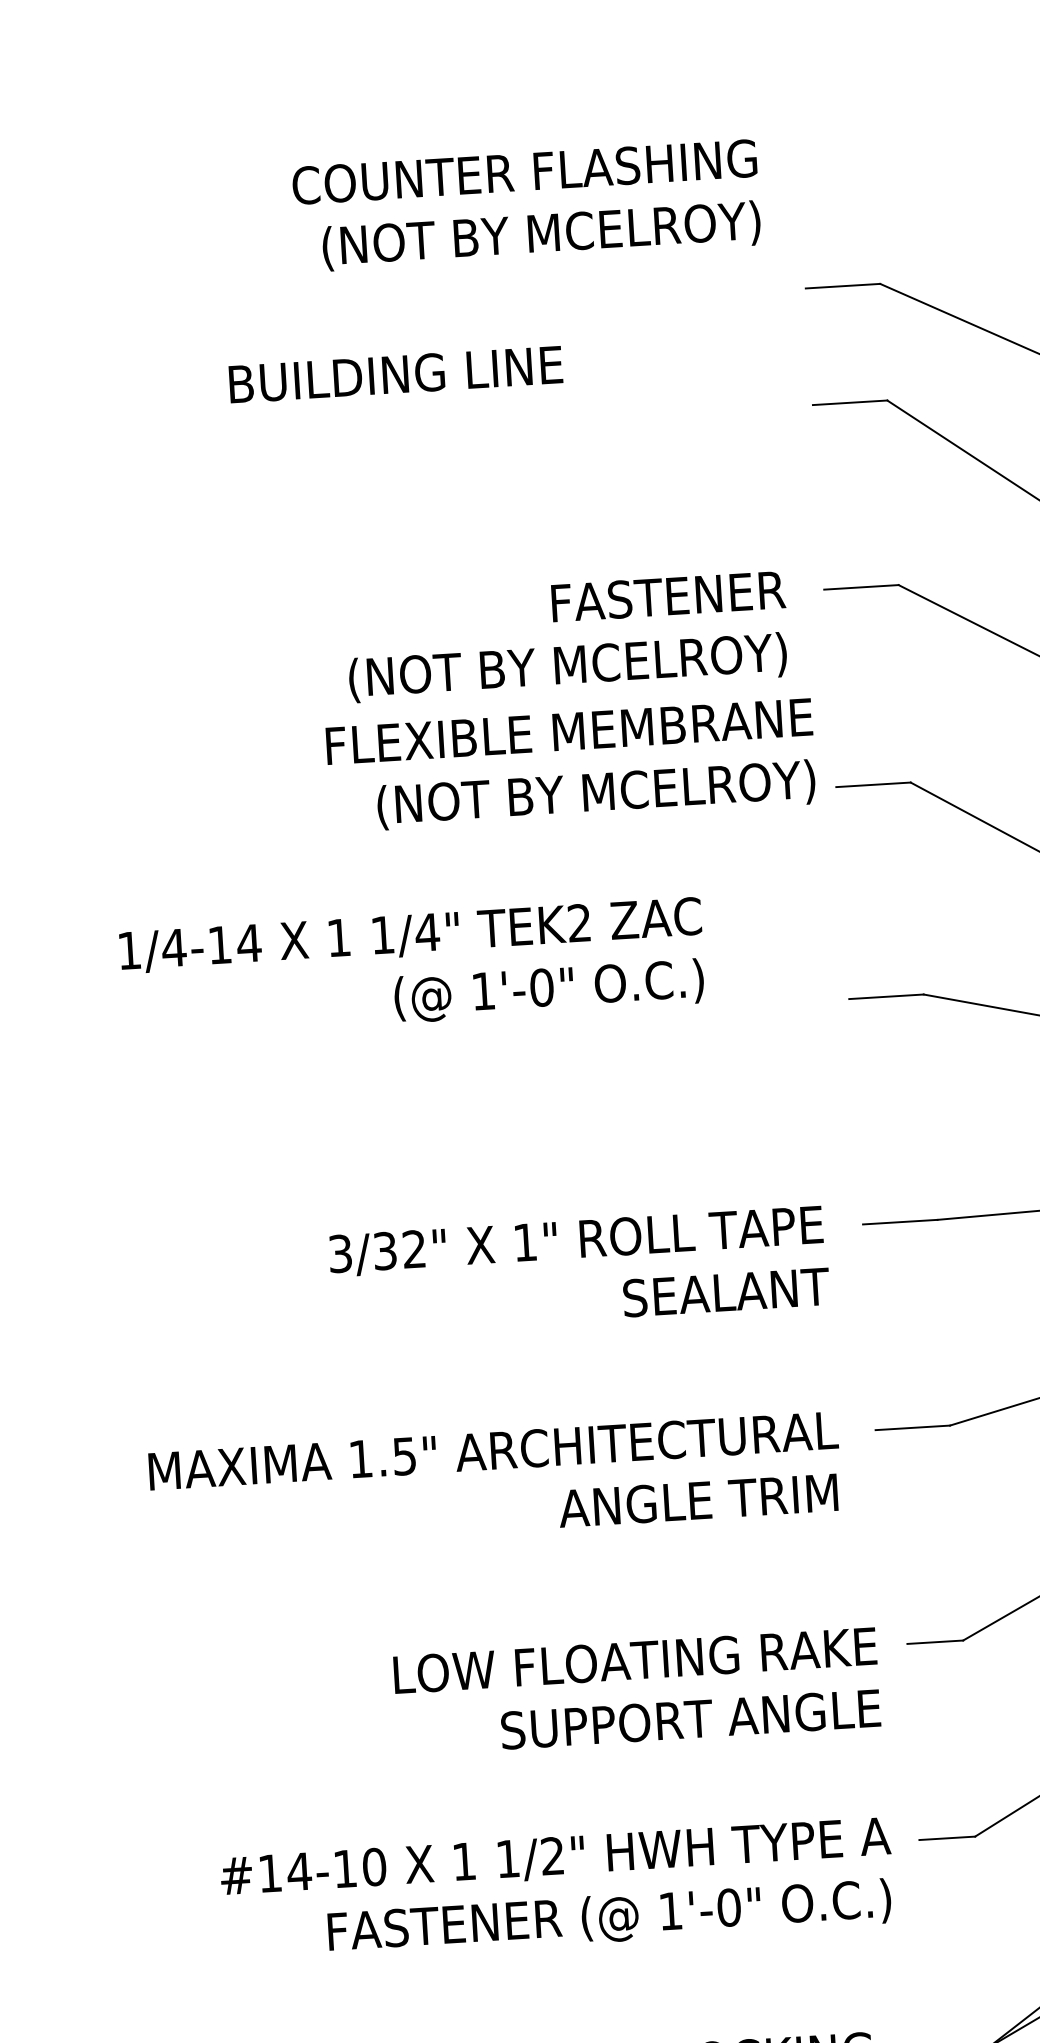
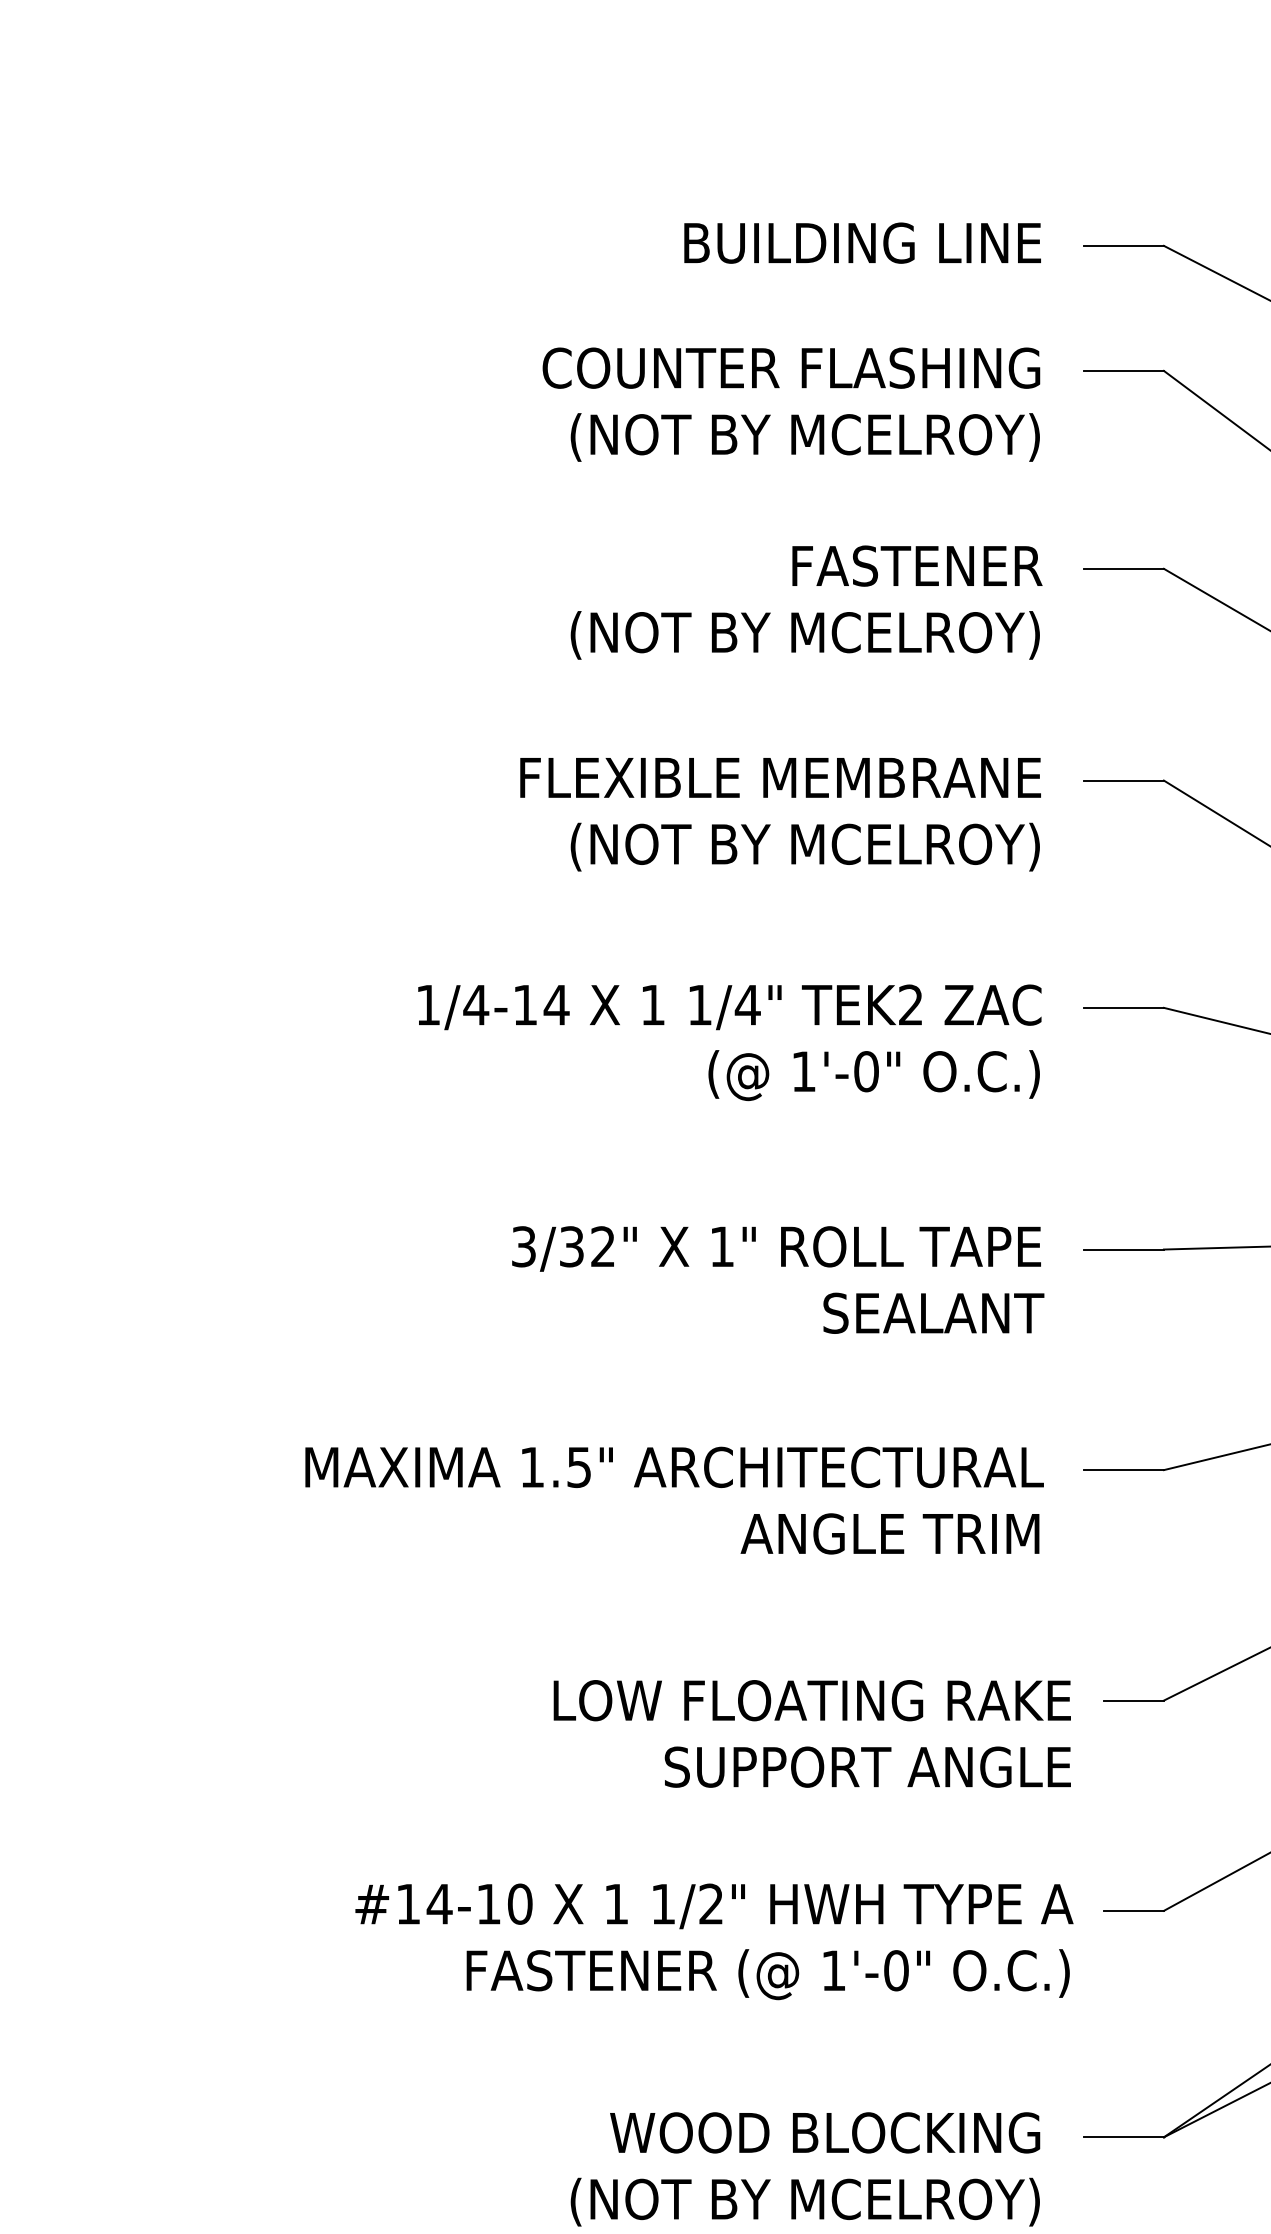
text: (526, 205) -> (791, 404), moved
text: (395, 374) -> (862, 242), moved
text: (571, 765) -> (780, 814), moved
text: (412, 968) -> (729, 1042), moved

